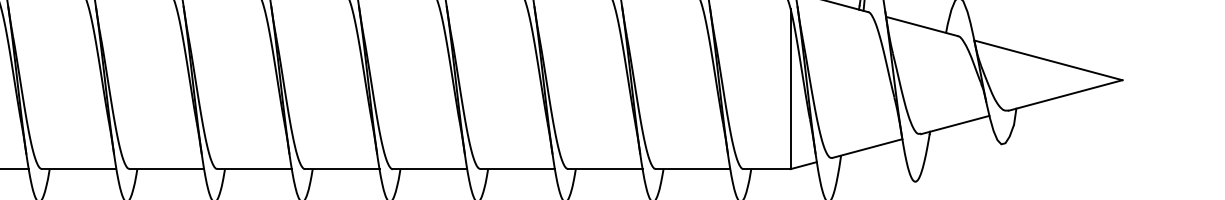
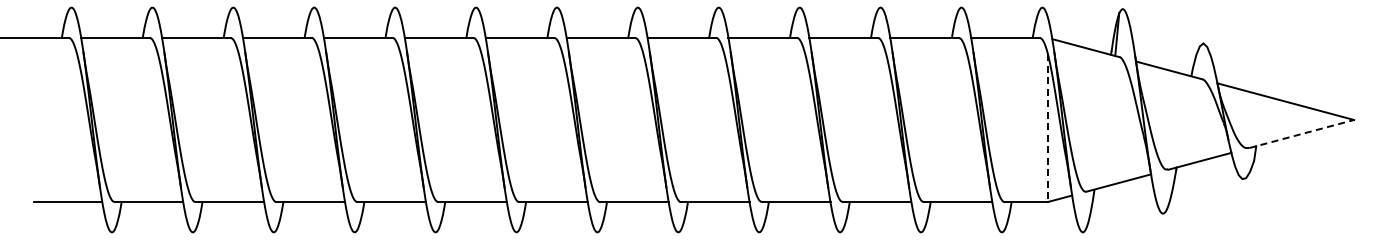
line: (790, 89) -> (1047, 128), solid -> dashed
line: (1066, 94) -> (1302, 133), solid -> dashed

